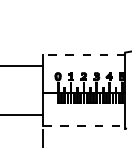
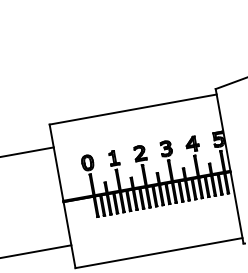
line: (83, 55) -> (131, 110), dashed -> solid
line: (84, 125) -> (159, 252), dashed -> solid

